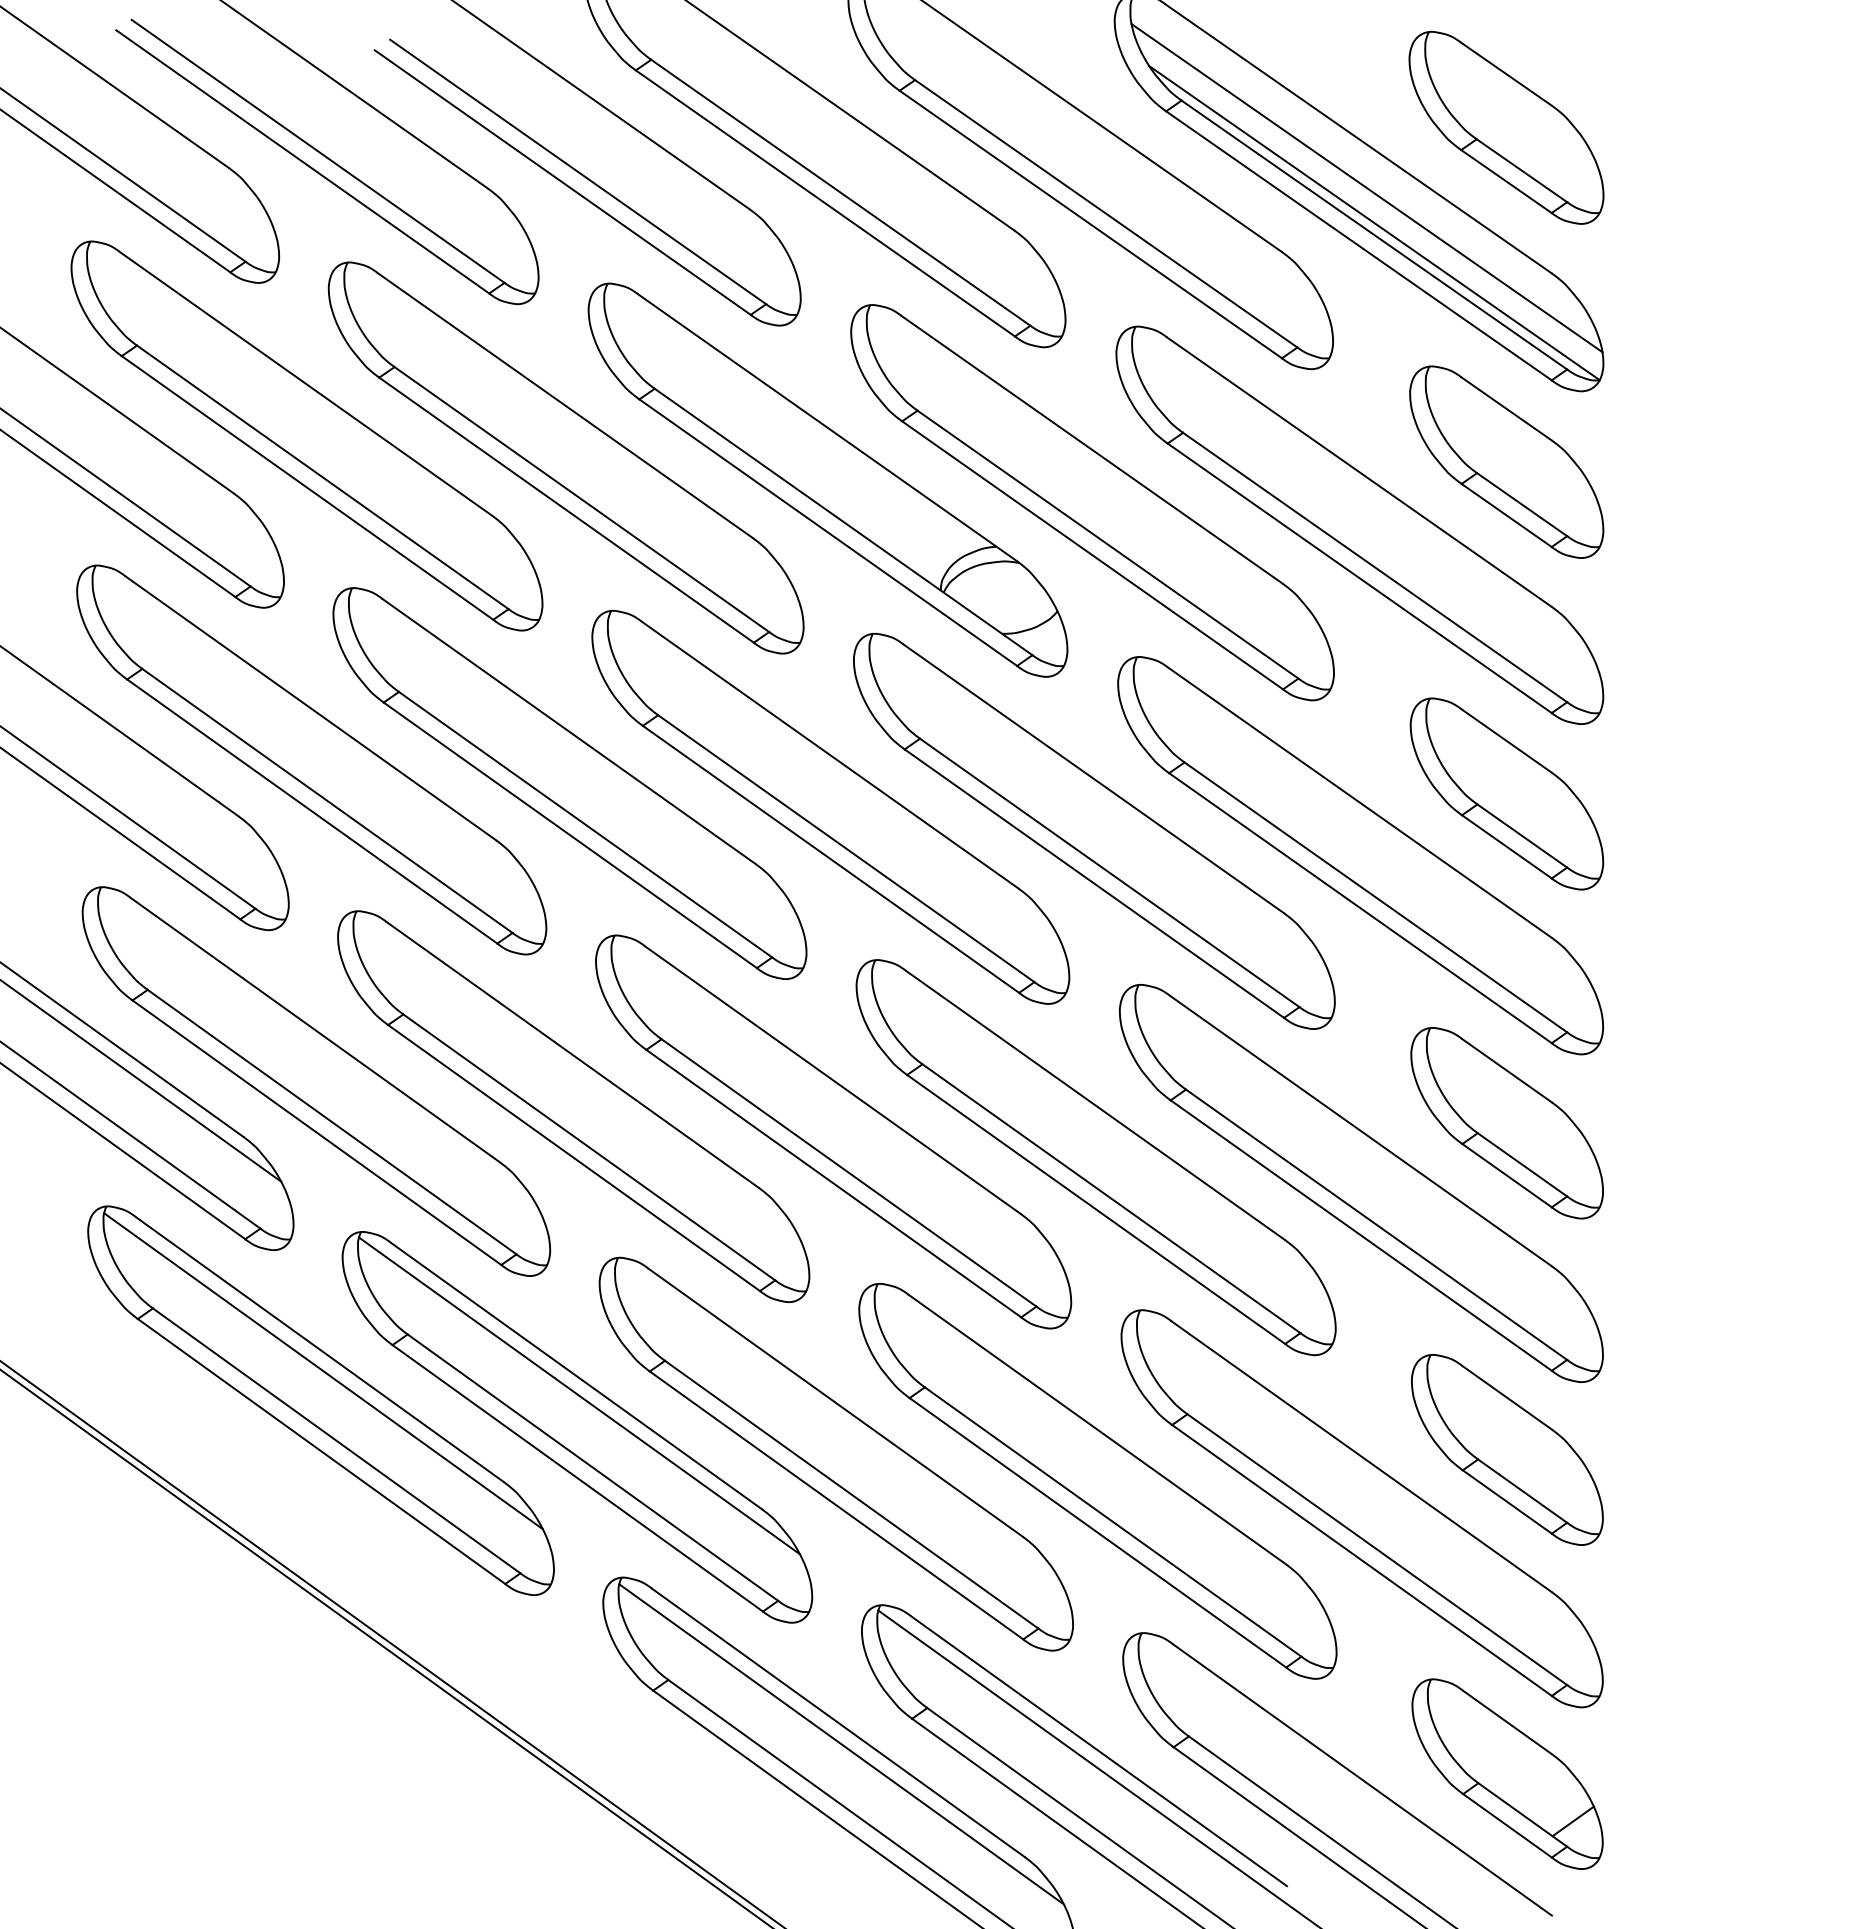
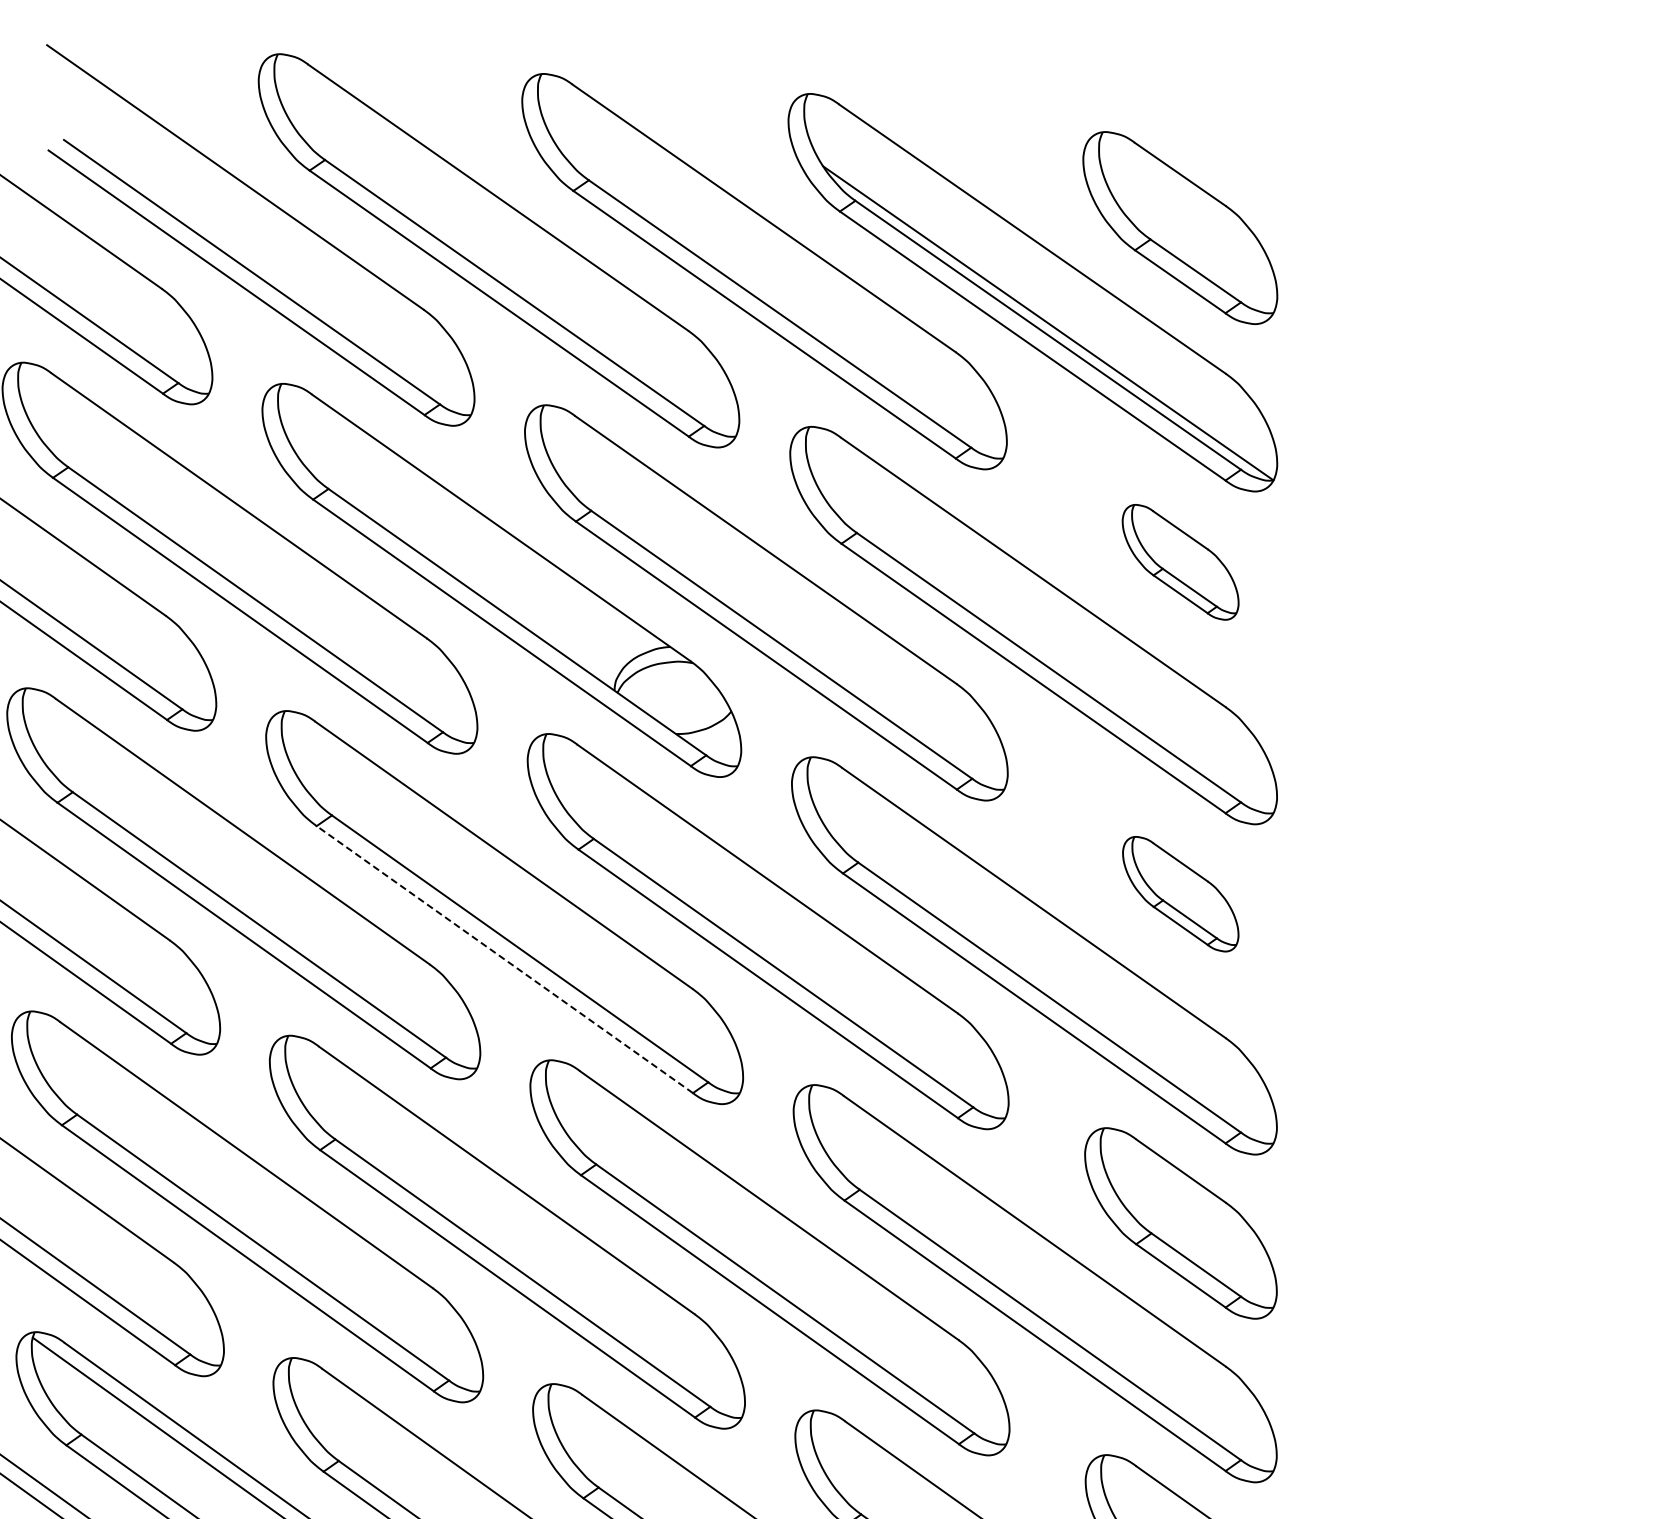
line: (1366, 188) -> (1040, 288), removed
part: (1506, 461) -> (1180, 561), size x0.6
part: (1506, 793) -> (1180, 893), size x0.6
line: (831, 859) -> (505, 959), solid -> dashed

